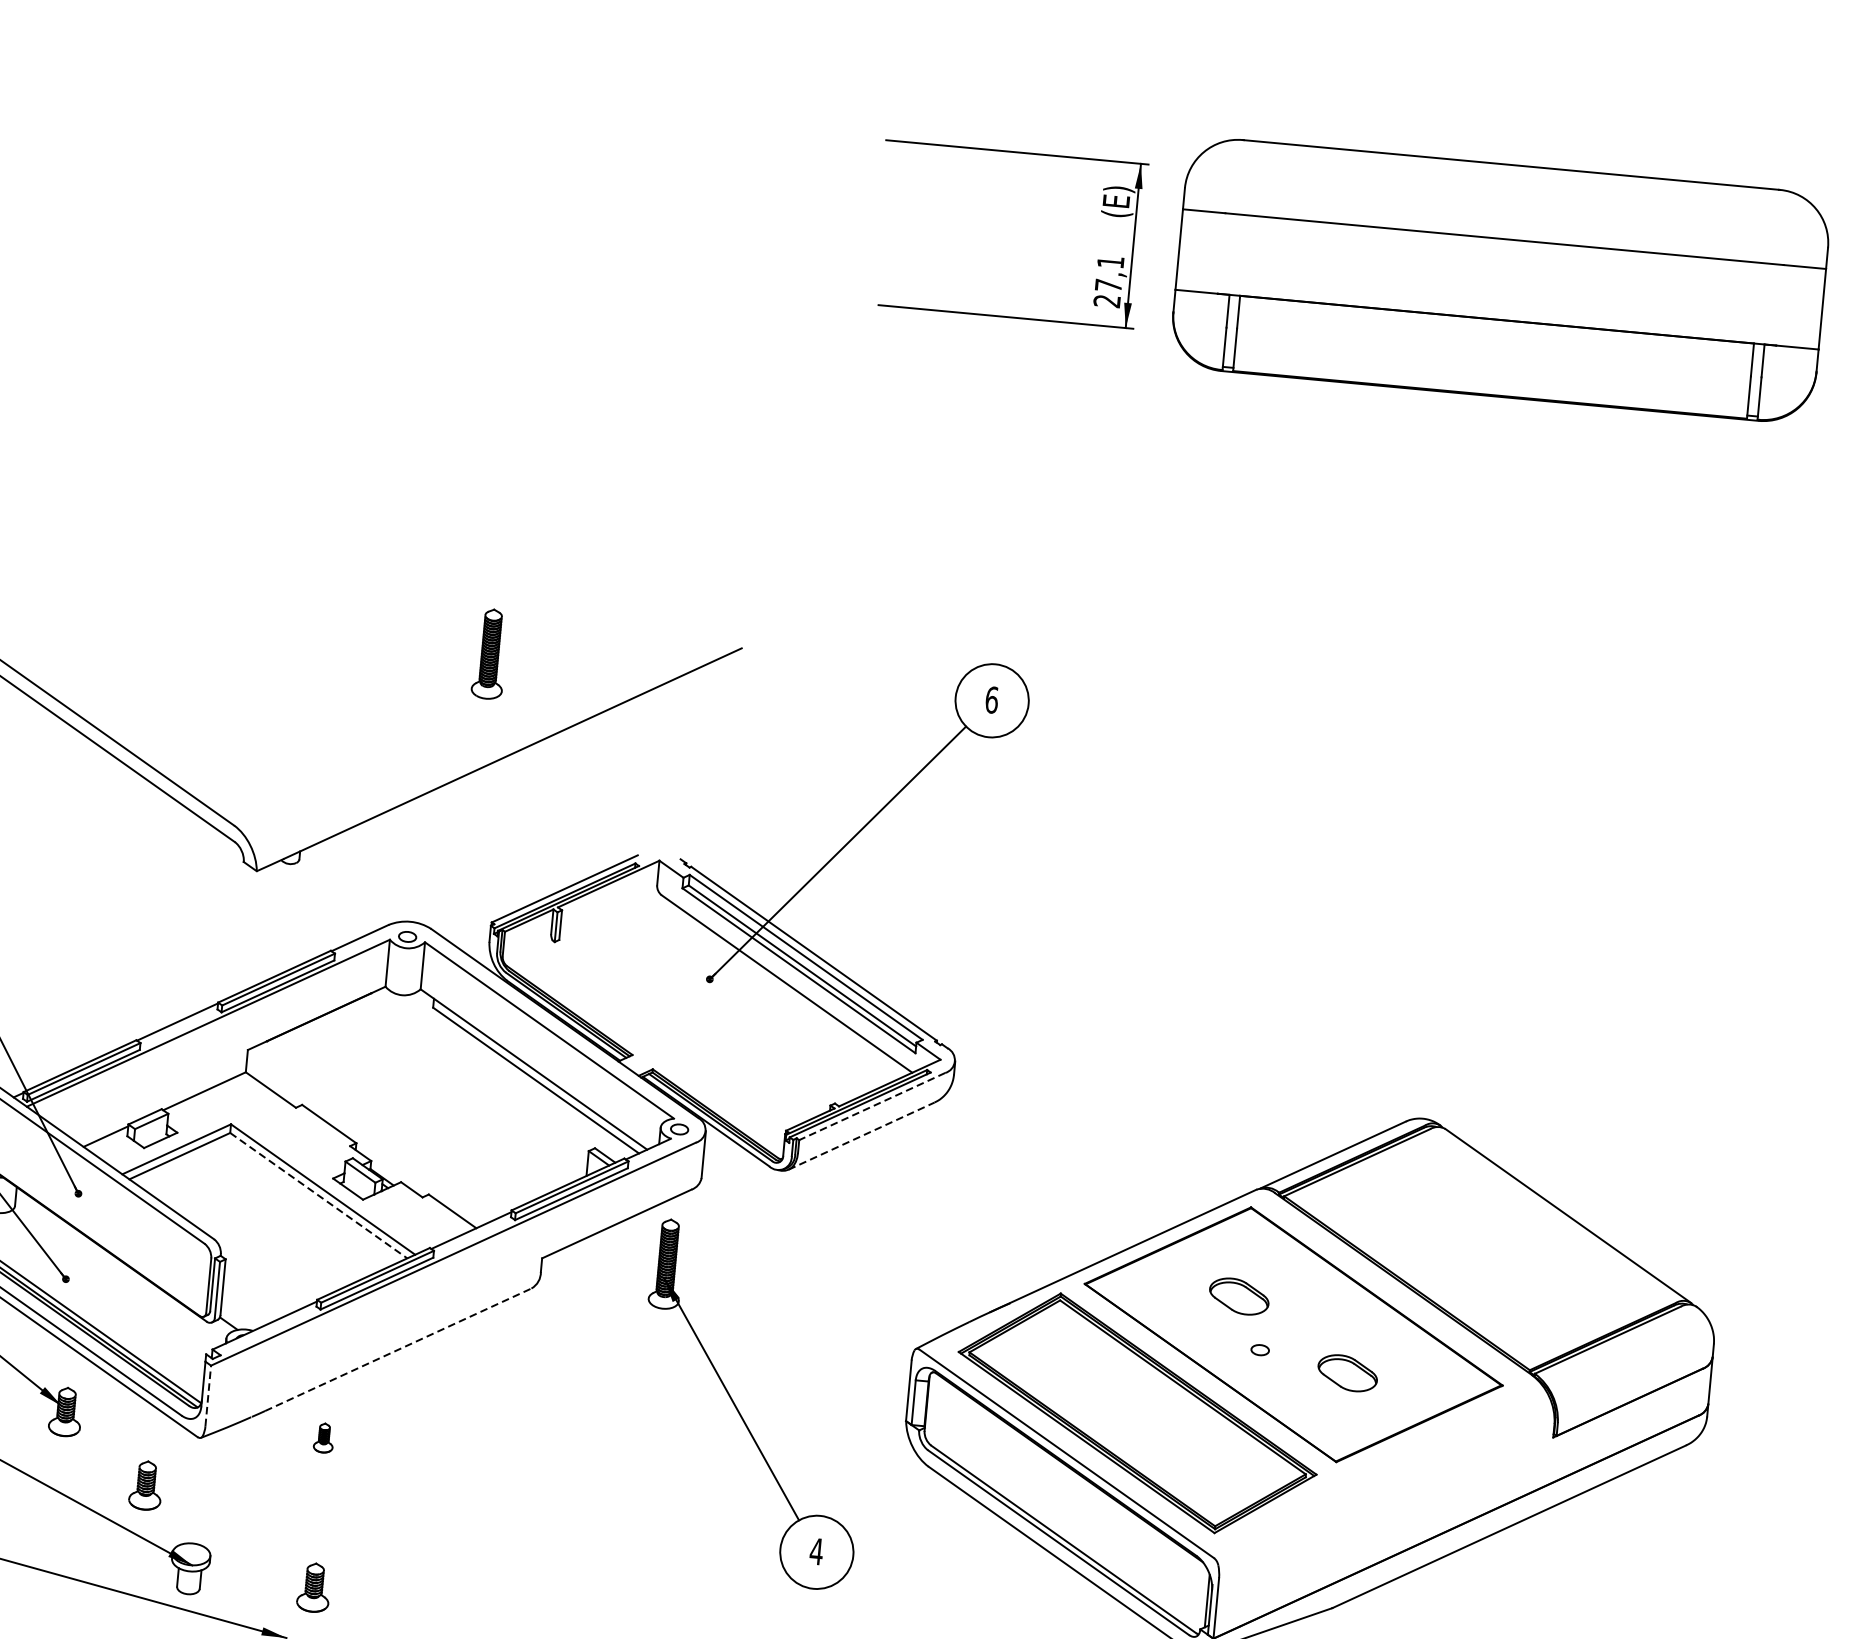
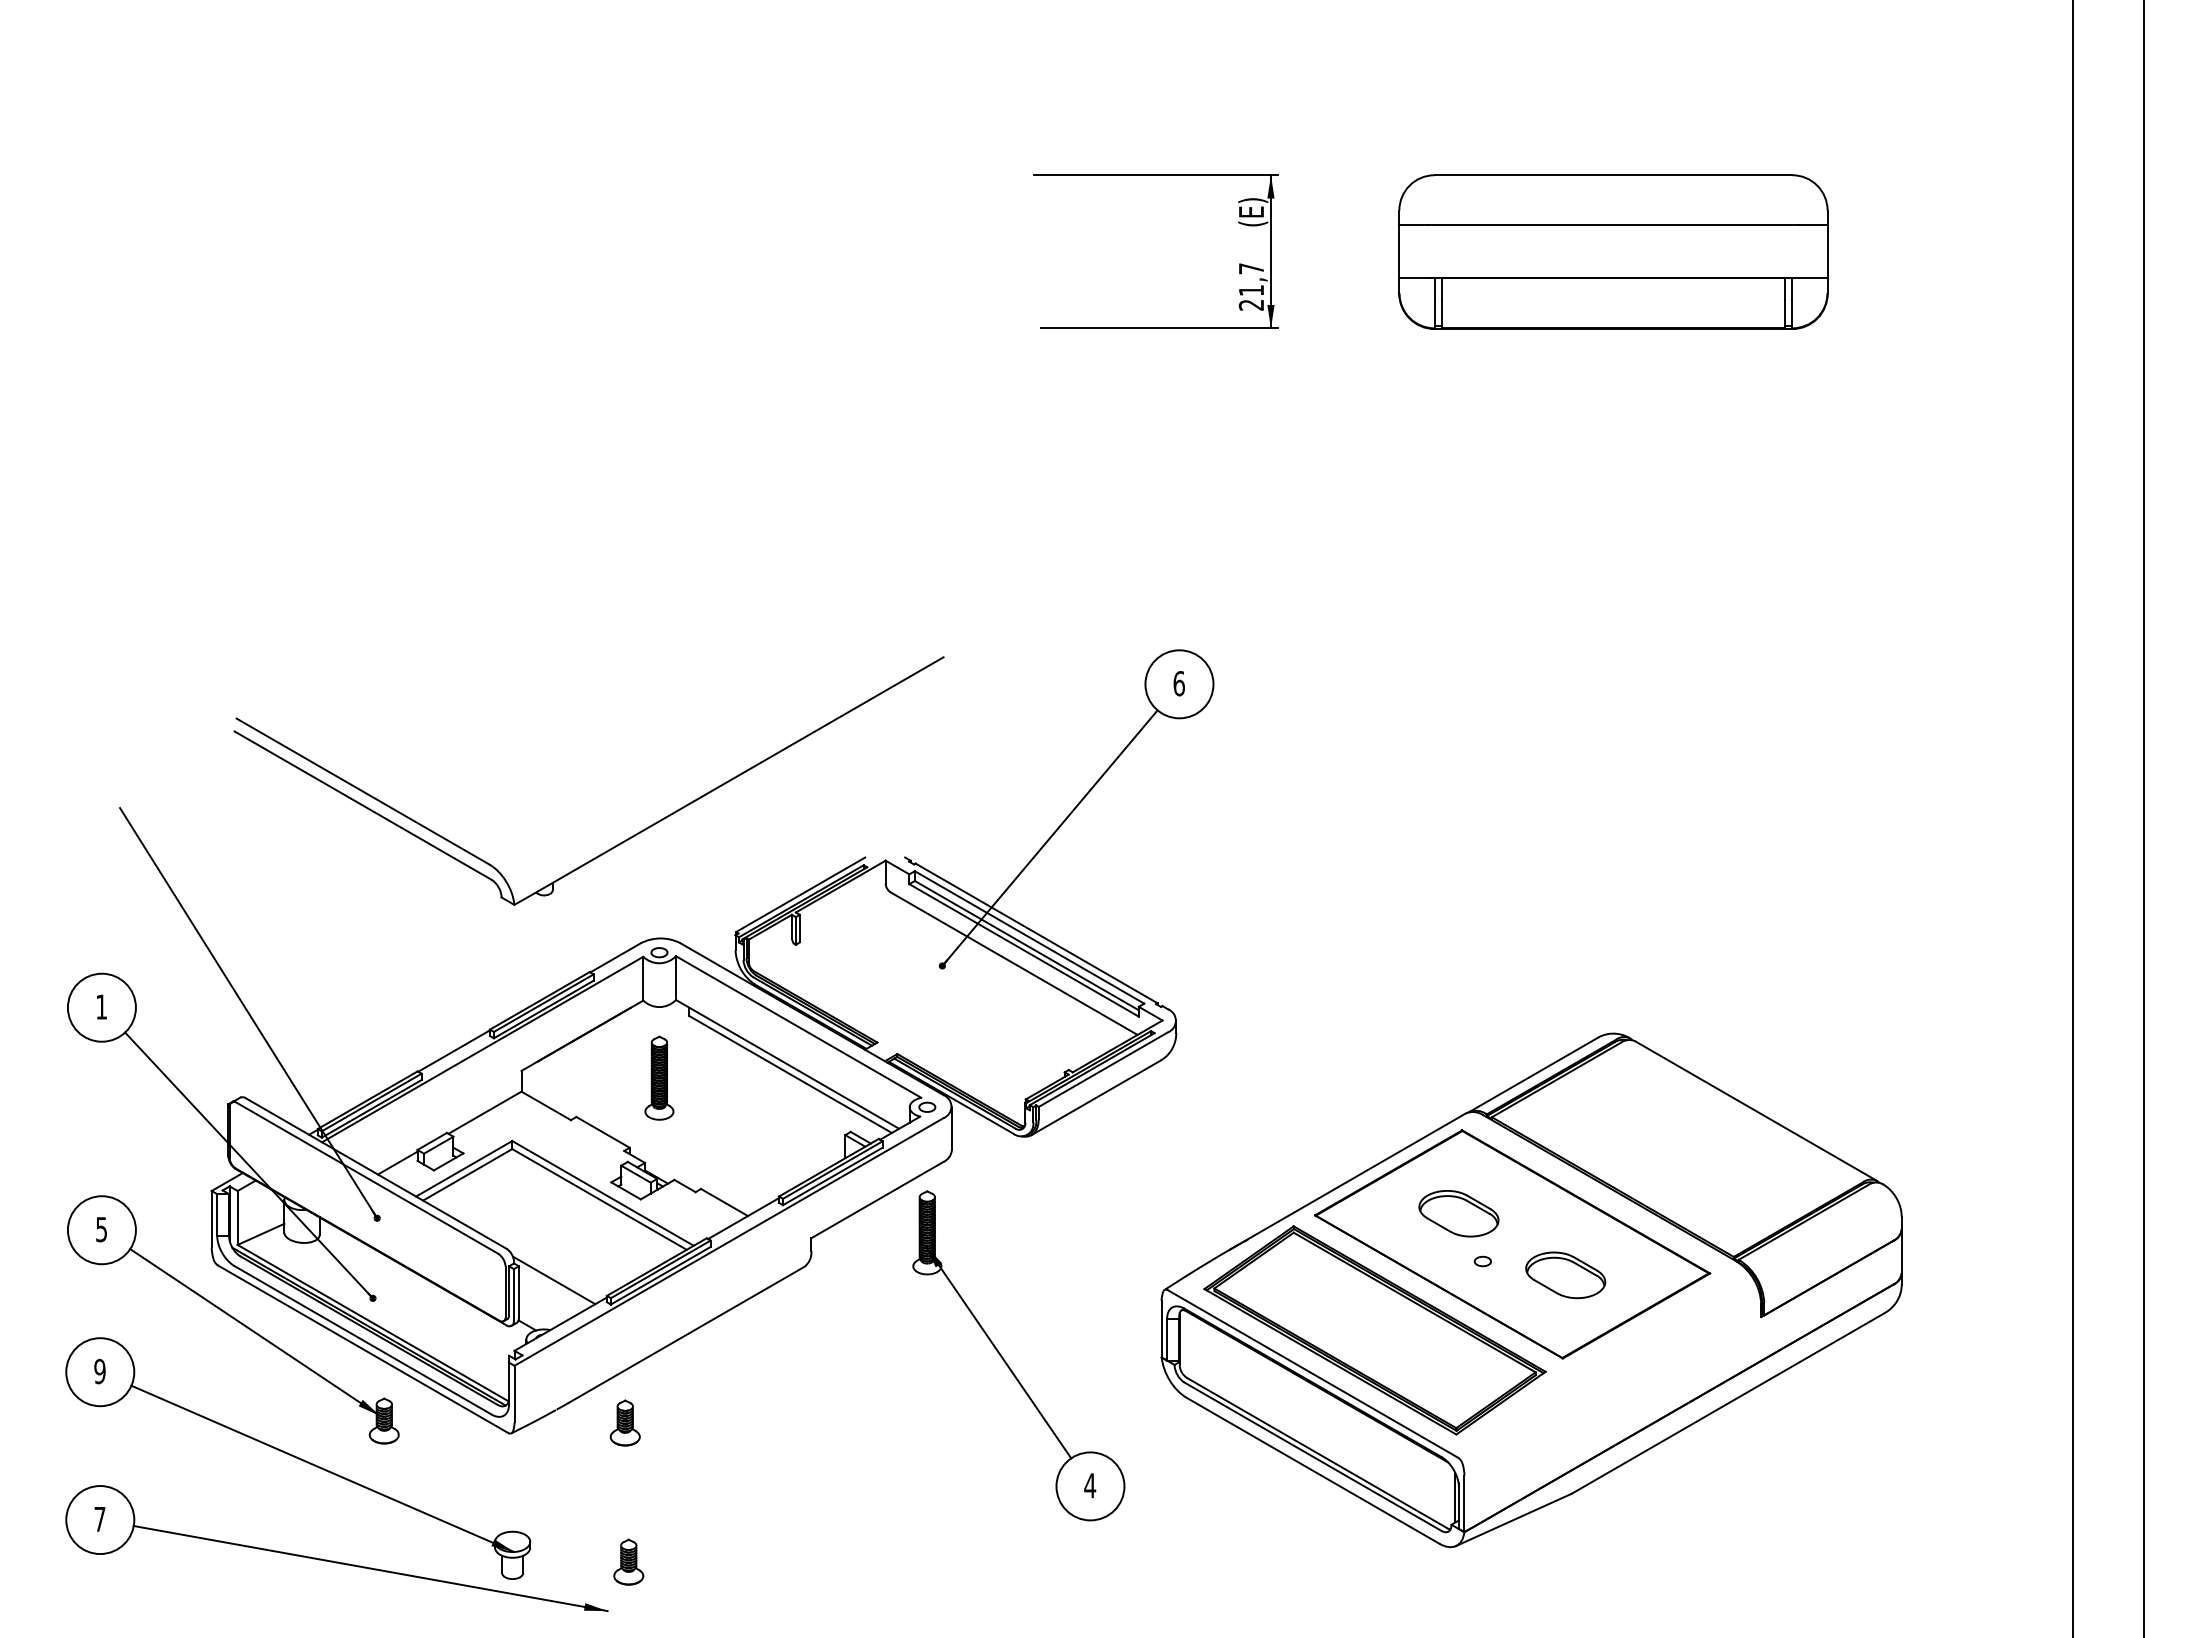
text: (1109, 273) -> (1251, 279), 27,1 -> 21,7
part: (1500, 279) -> (1613, 251), size x0.71
part: (490, 653) -> (659, 1077), moved
line: (872, 1106) -> (1103, 1069), dashed -> solid
line: (862, 1135) -> (1096, 1097), dashed -> solid
line: (318, 1195) -> (599, 1199), dashed -> solid
line: (261, 1278) -> (553, 1280), added
part: (1238, 1296) -> (1458, 1213), size x1.43
line: (398, 1349) -> (686, 1334), dashed -> solid
part: (1347, 1373) -> (1565, 1275), size x1.43
line: (208, 1395) -> (514, 1393), dashed -> solid
part: (323, 1437) -> (624, 1422), size x1.67
part: (145, 1484) -> (464, 1481), removed

